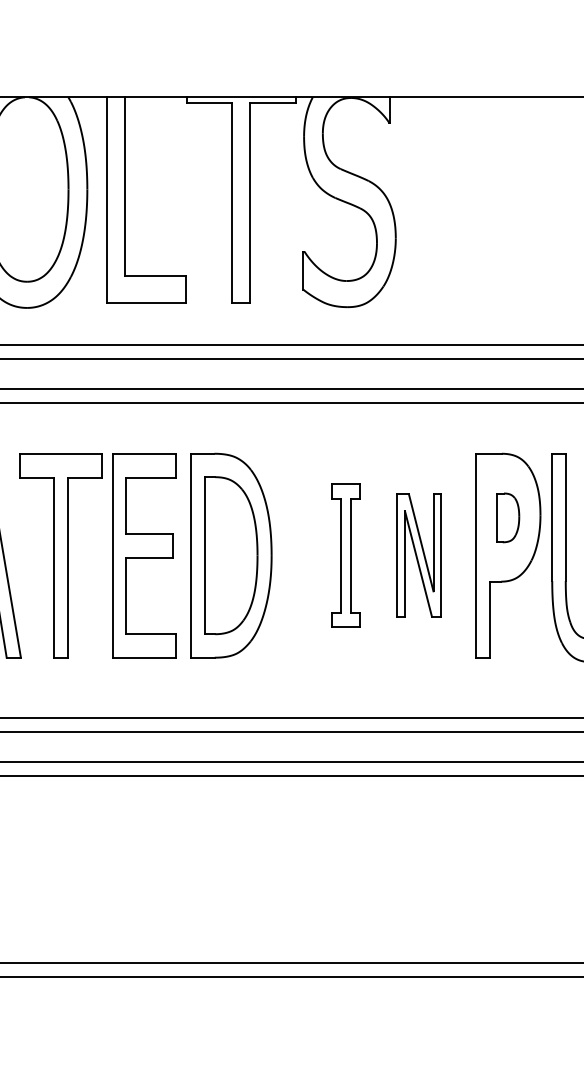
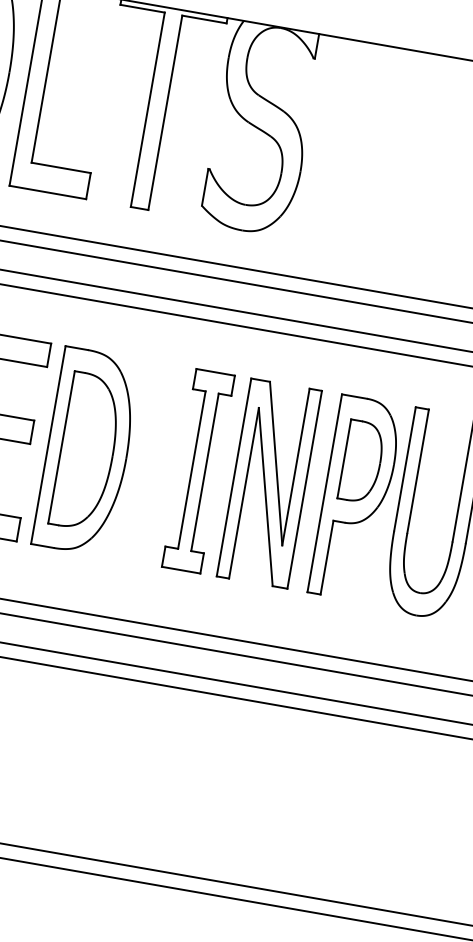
part: (508, 517) -> (362, 461), size x1.67
part: (345, 555) -> (197, 470), size x1.43
part: (419, 555) -> (269, 483), size x1.67

